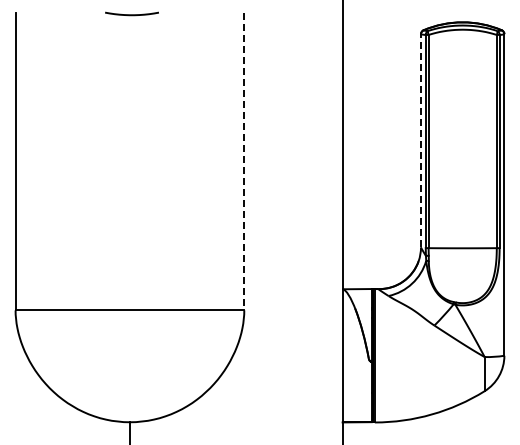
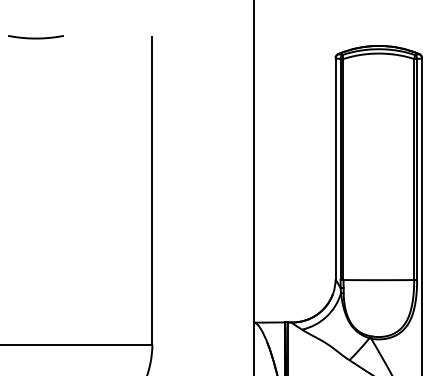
line: (421, 140) -> (336, 168), dashed -> solid
line: (244, 161) -> (152, 190), dashed -> solid

